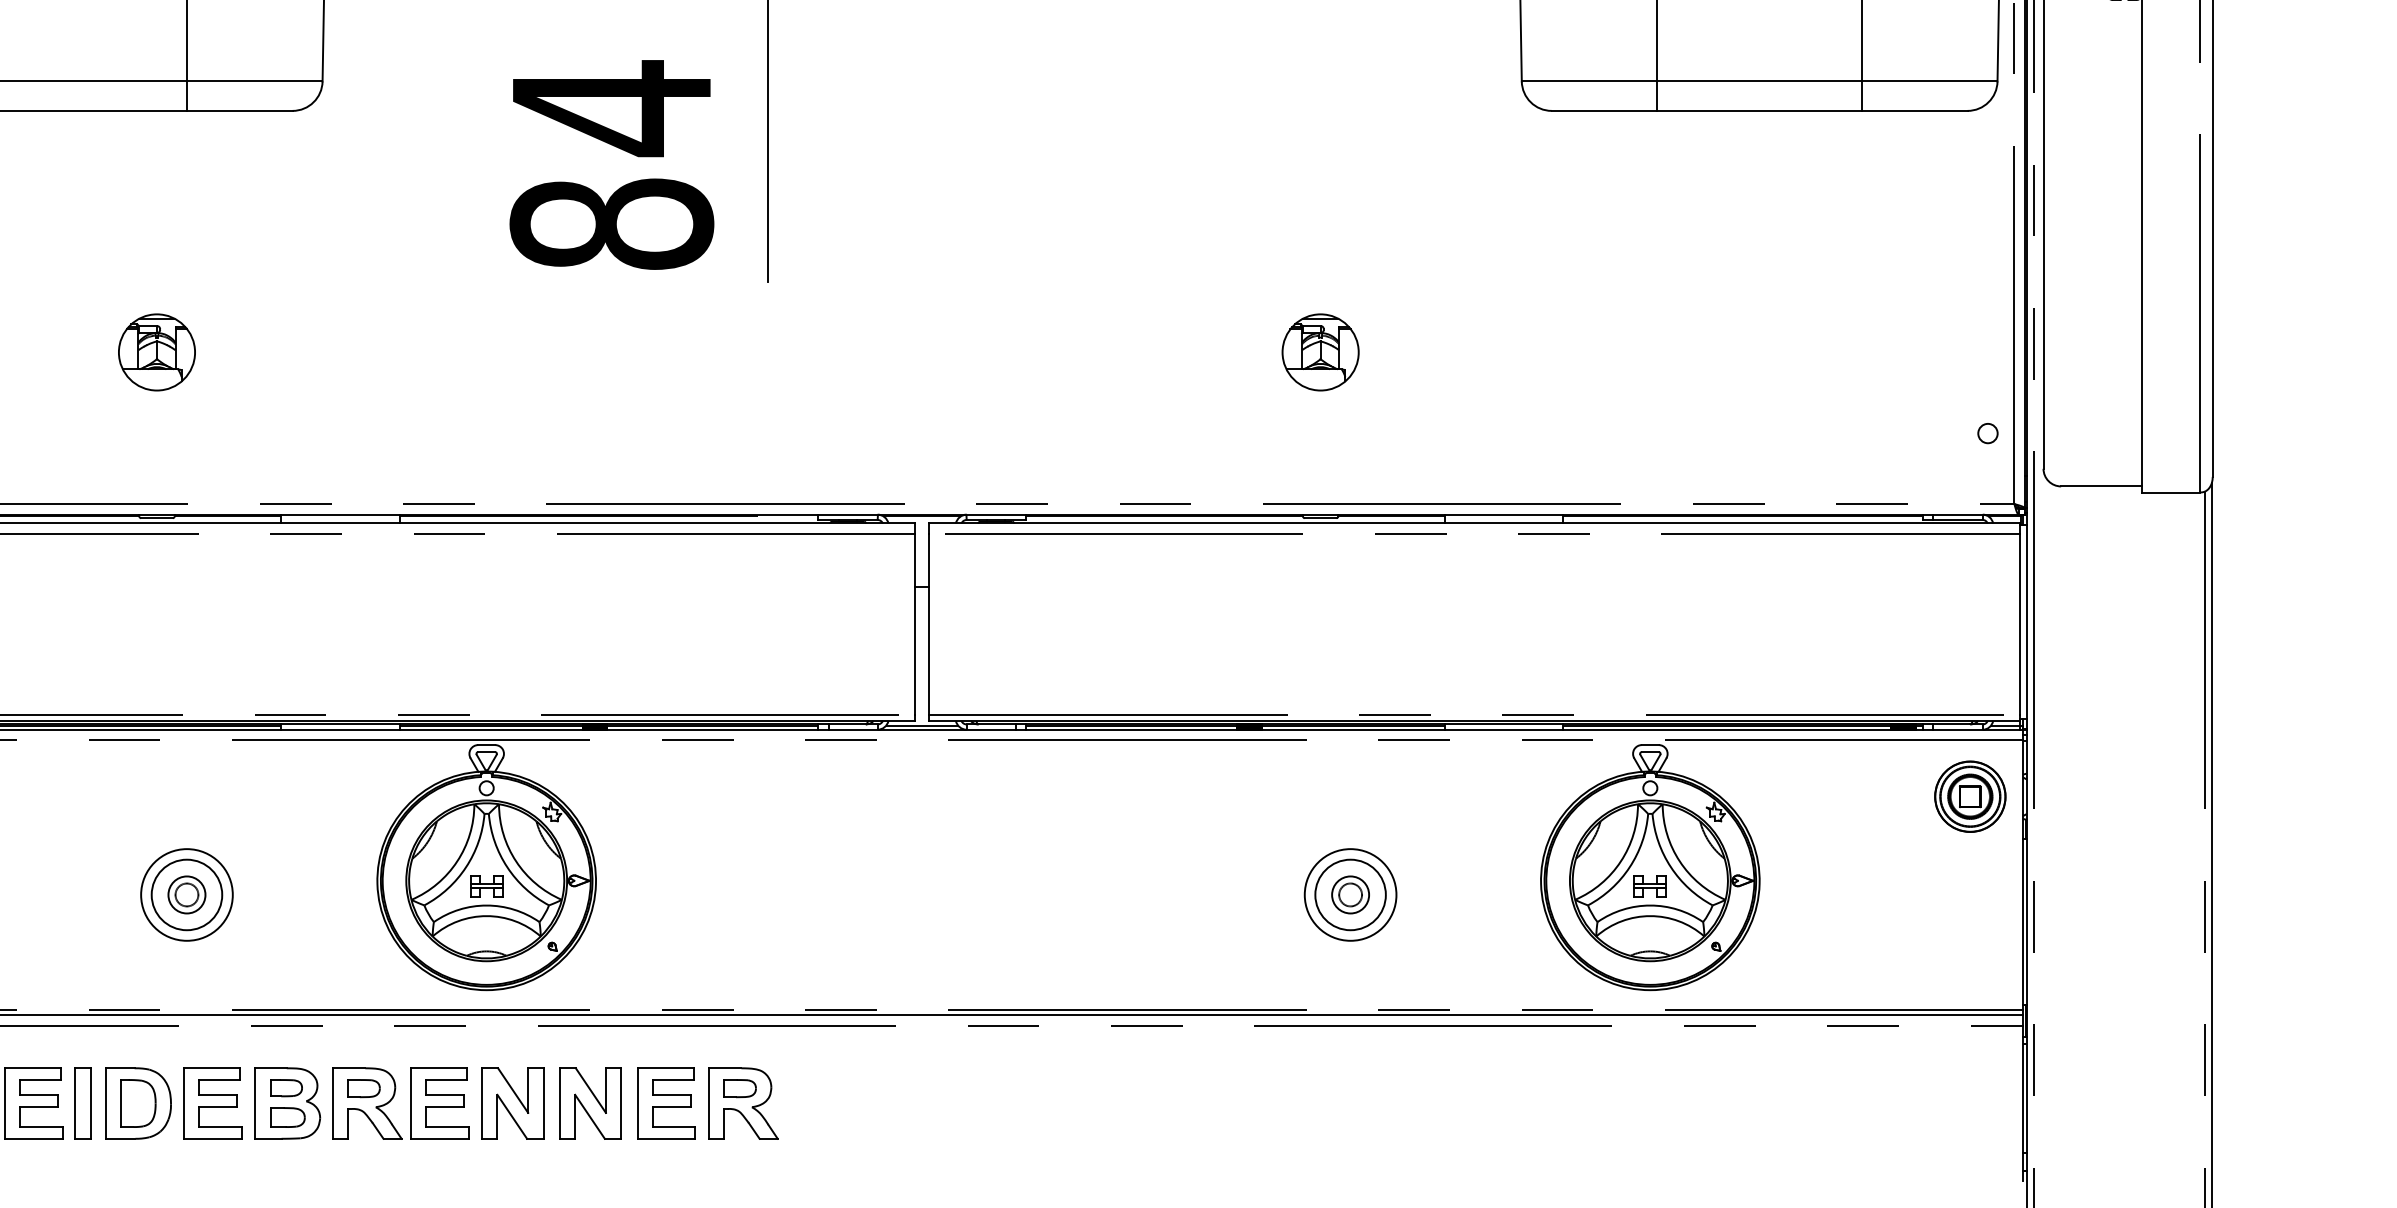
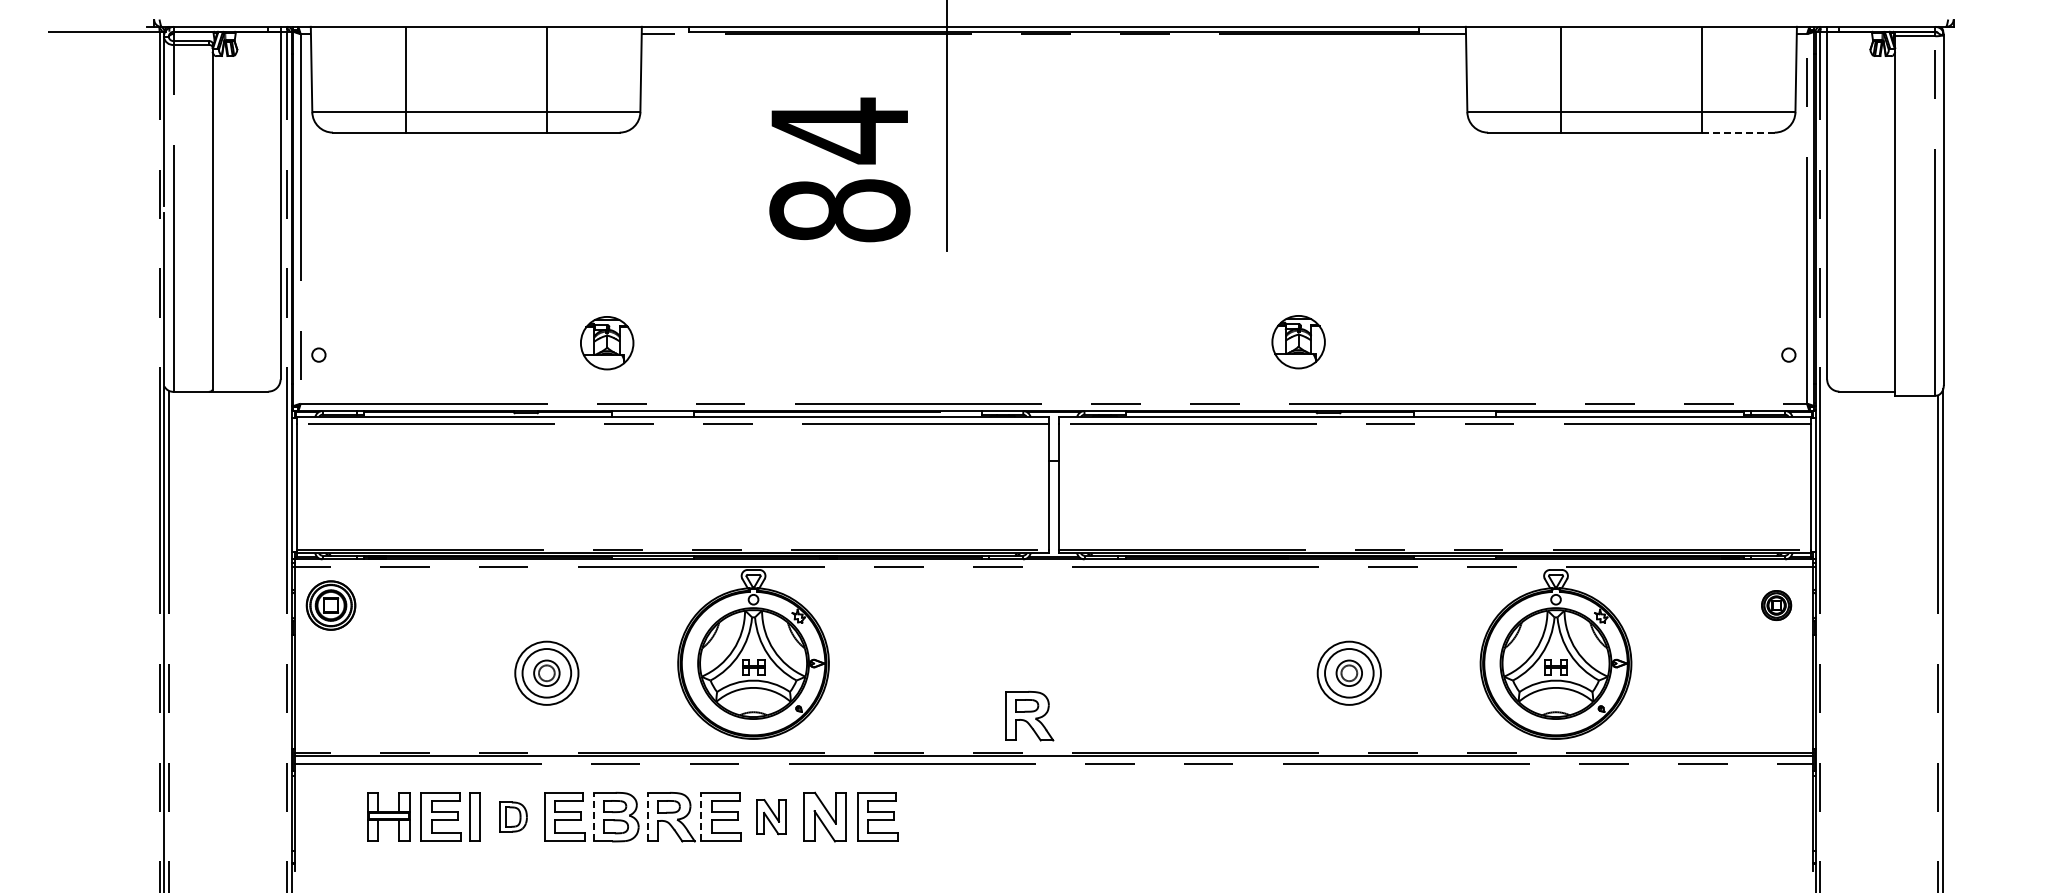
line: (1913, 110) -> (1737, 132), solid -> dashed
part: (157, 352) -> (607, 343), moved
part: (1320, 352) -> (1298, 342), moved
part: (1970, 796) -> (1776, 605), size x0.6
part: (138, 1102) -> (513, 816), size x0.6
line: (254, 1102) -> (593, 816), solid -> dashed
line: (332, 1102) -> (647, 816), solid -> dashed
line: (411, 1102) -> (701, 816), solid -> dashed
part: (512, 1102) -> (771, 816), size x0.7
part: (743, 1104) -> (1029, 716), moved

